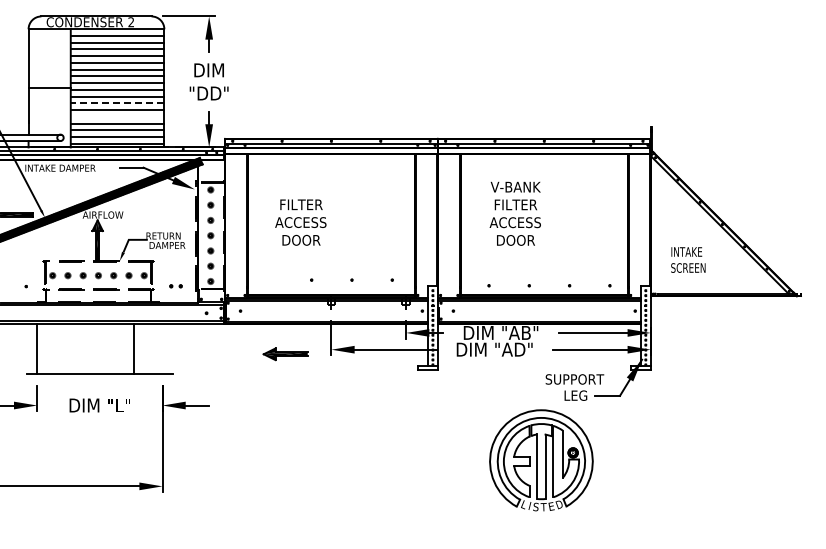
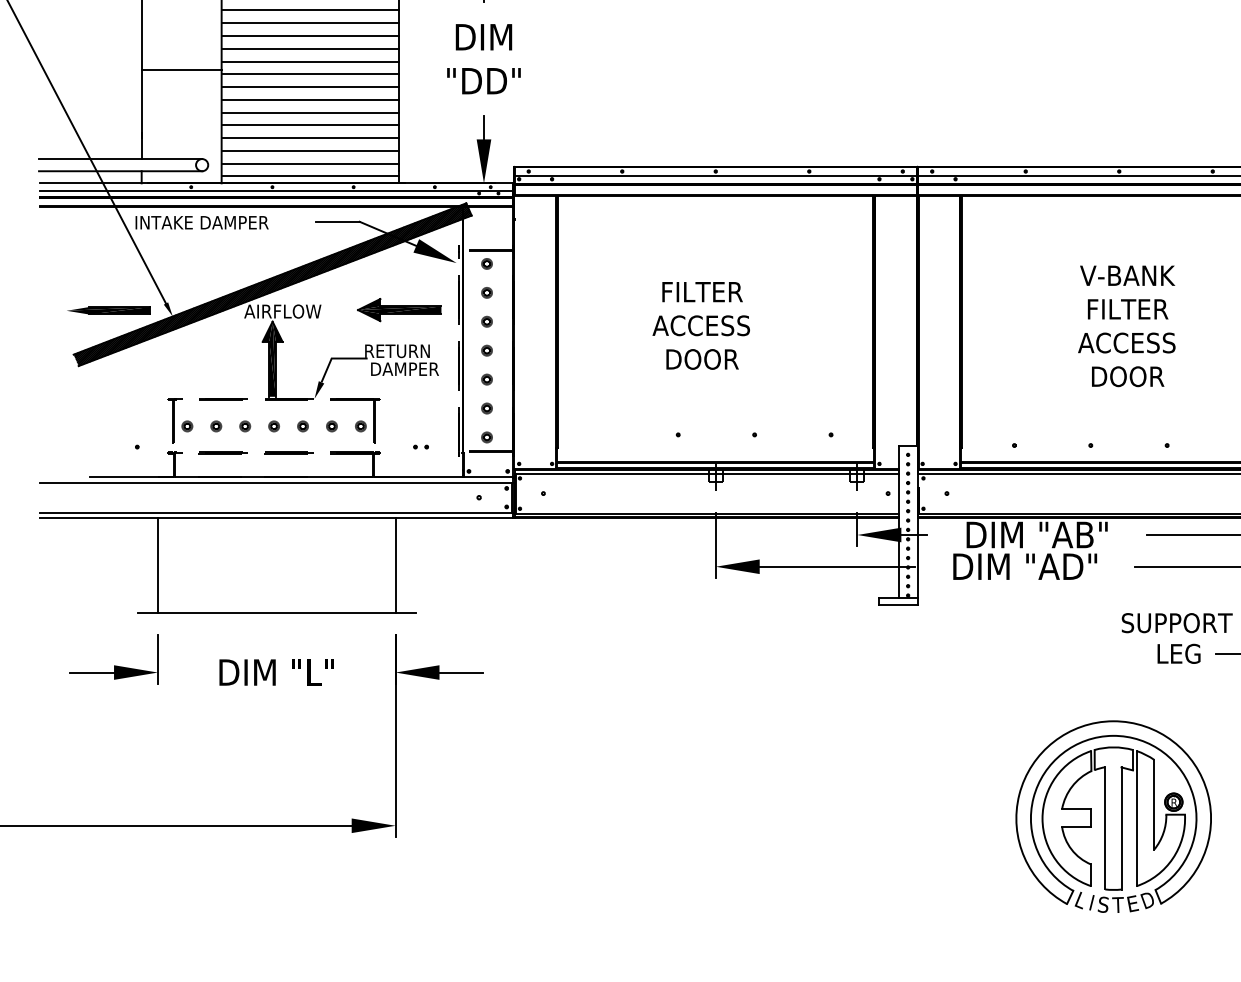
line: (117, 103) -> (310, 100), dashed -> solid
line: (117, 116) -> (310, 124), added
text: (514, 213) -> (1125, 325), moved
text: (300, 222) -> (700, 325), moved
part: (175, 286) -> (420, 446), size x0.62
line: (133, 349) -> (395, 566), moved
part: (285, 354) -> (399, 310), moved
part: (541, 460) -> (1113, 816), moved

